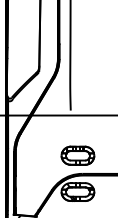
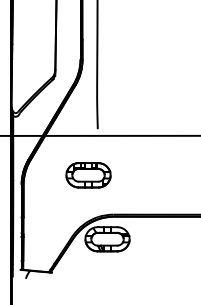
part: (77, 155) -> (88, 175), moved

